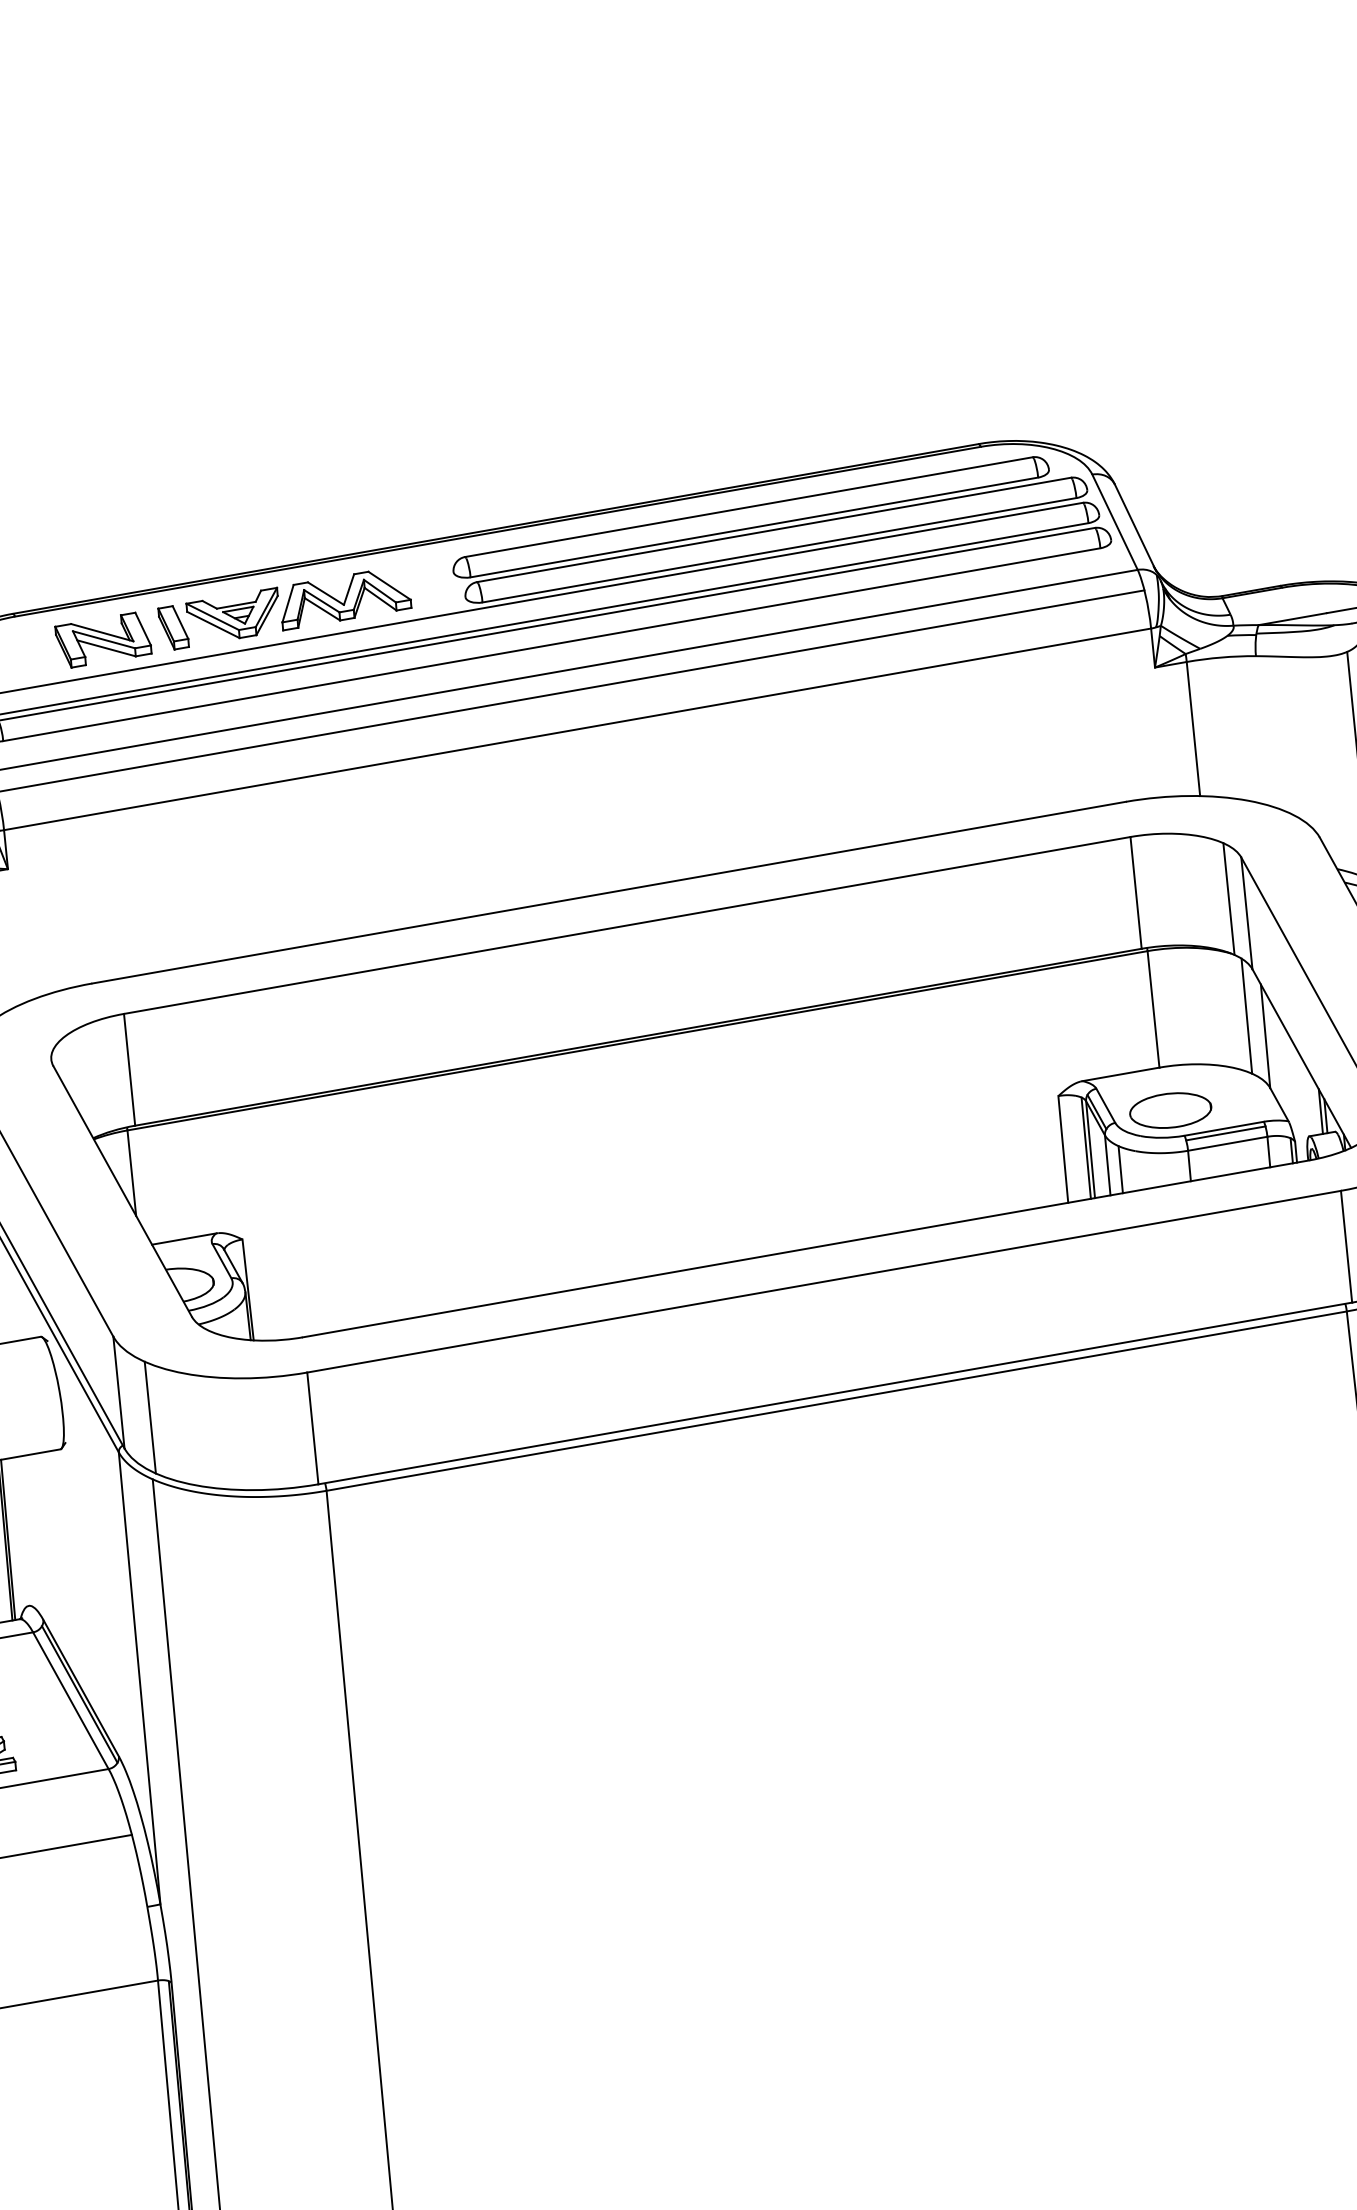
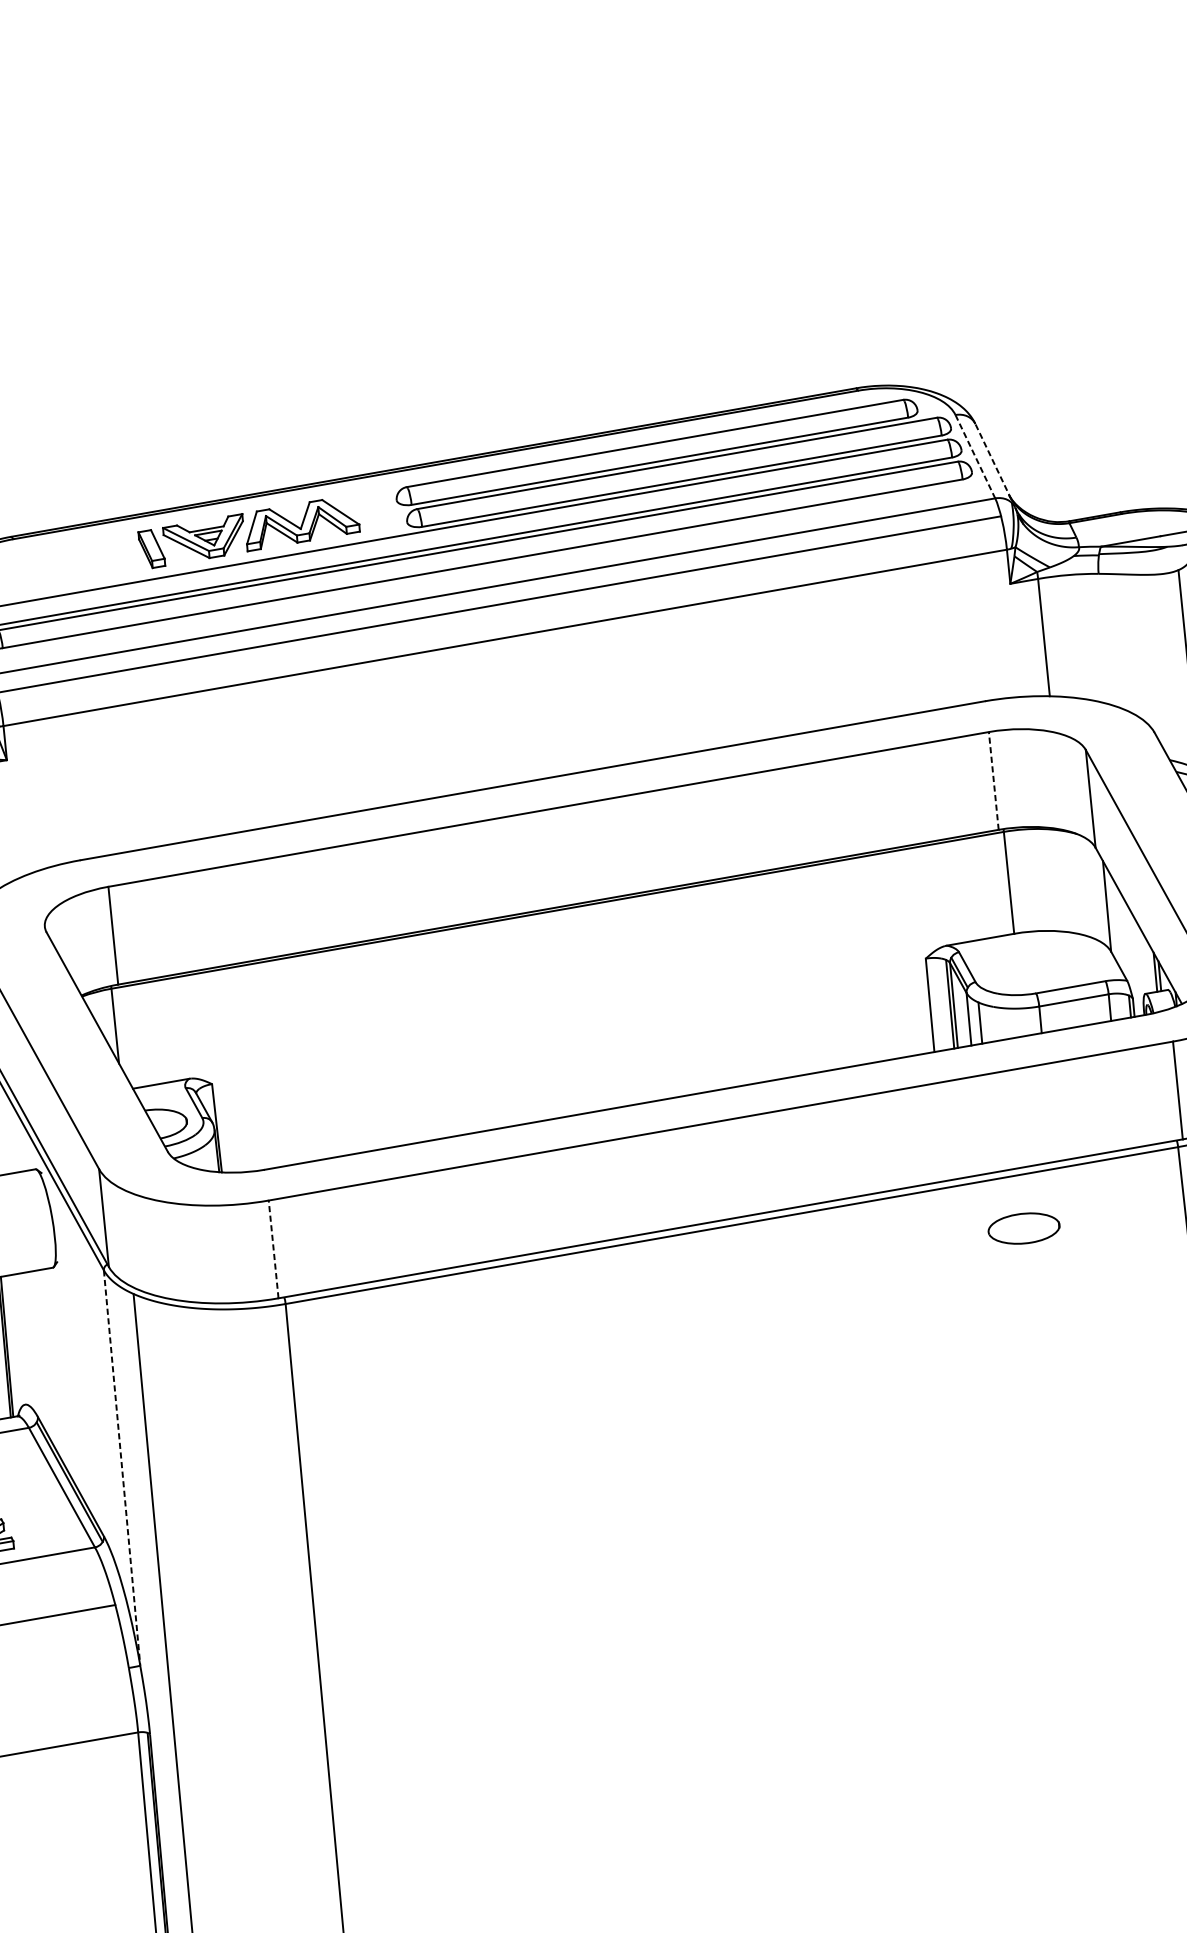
line: (1115, 522) -> (975, 456), solid -> dashed
line: (1135, 527) -> (993, 461), solid -> dashed
part: (103, 639) -> (90, 559), removed
line: (1136, 892) -> (994, 780), solid -> dashed
line: (1228, 898) -> (1074, 785), removed
line: (1246, 1015) -> (1090, 888), removed
part: (1170, 1110) -> (1023, 1228), moved
line: (1225, 1133) -> (1072, 991), removed
line: (149, 1417) -> (130, 1239), removed
line: (312, 1427) -> (273, 1248), solid -> dashed
line: (139, 1678) -> (121, 1468), solid -> dashed

